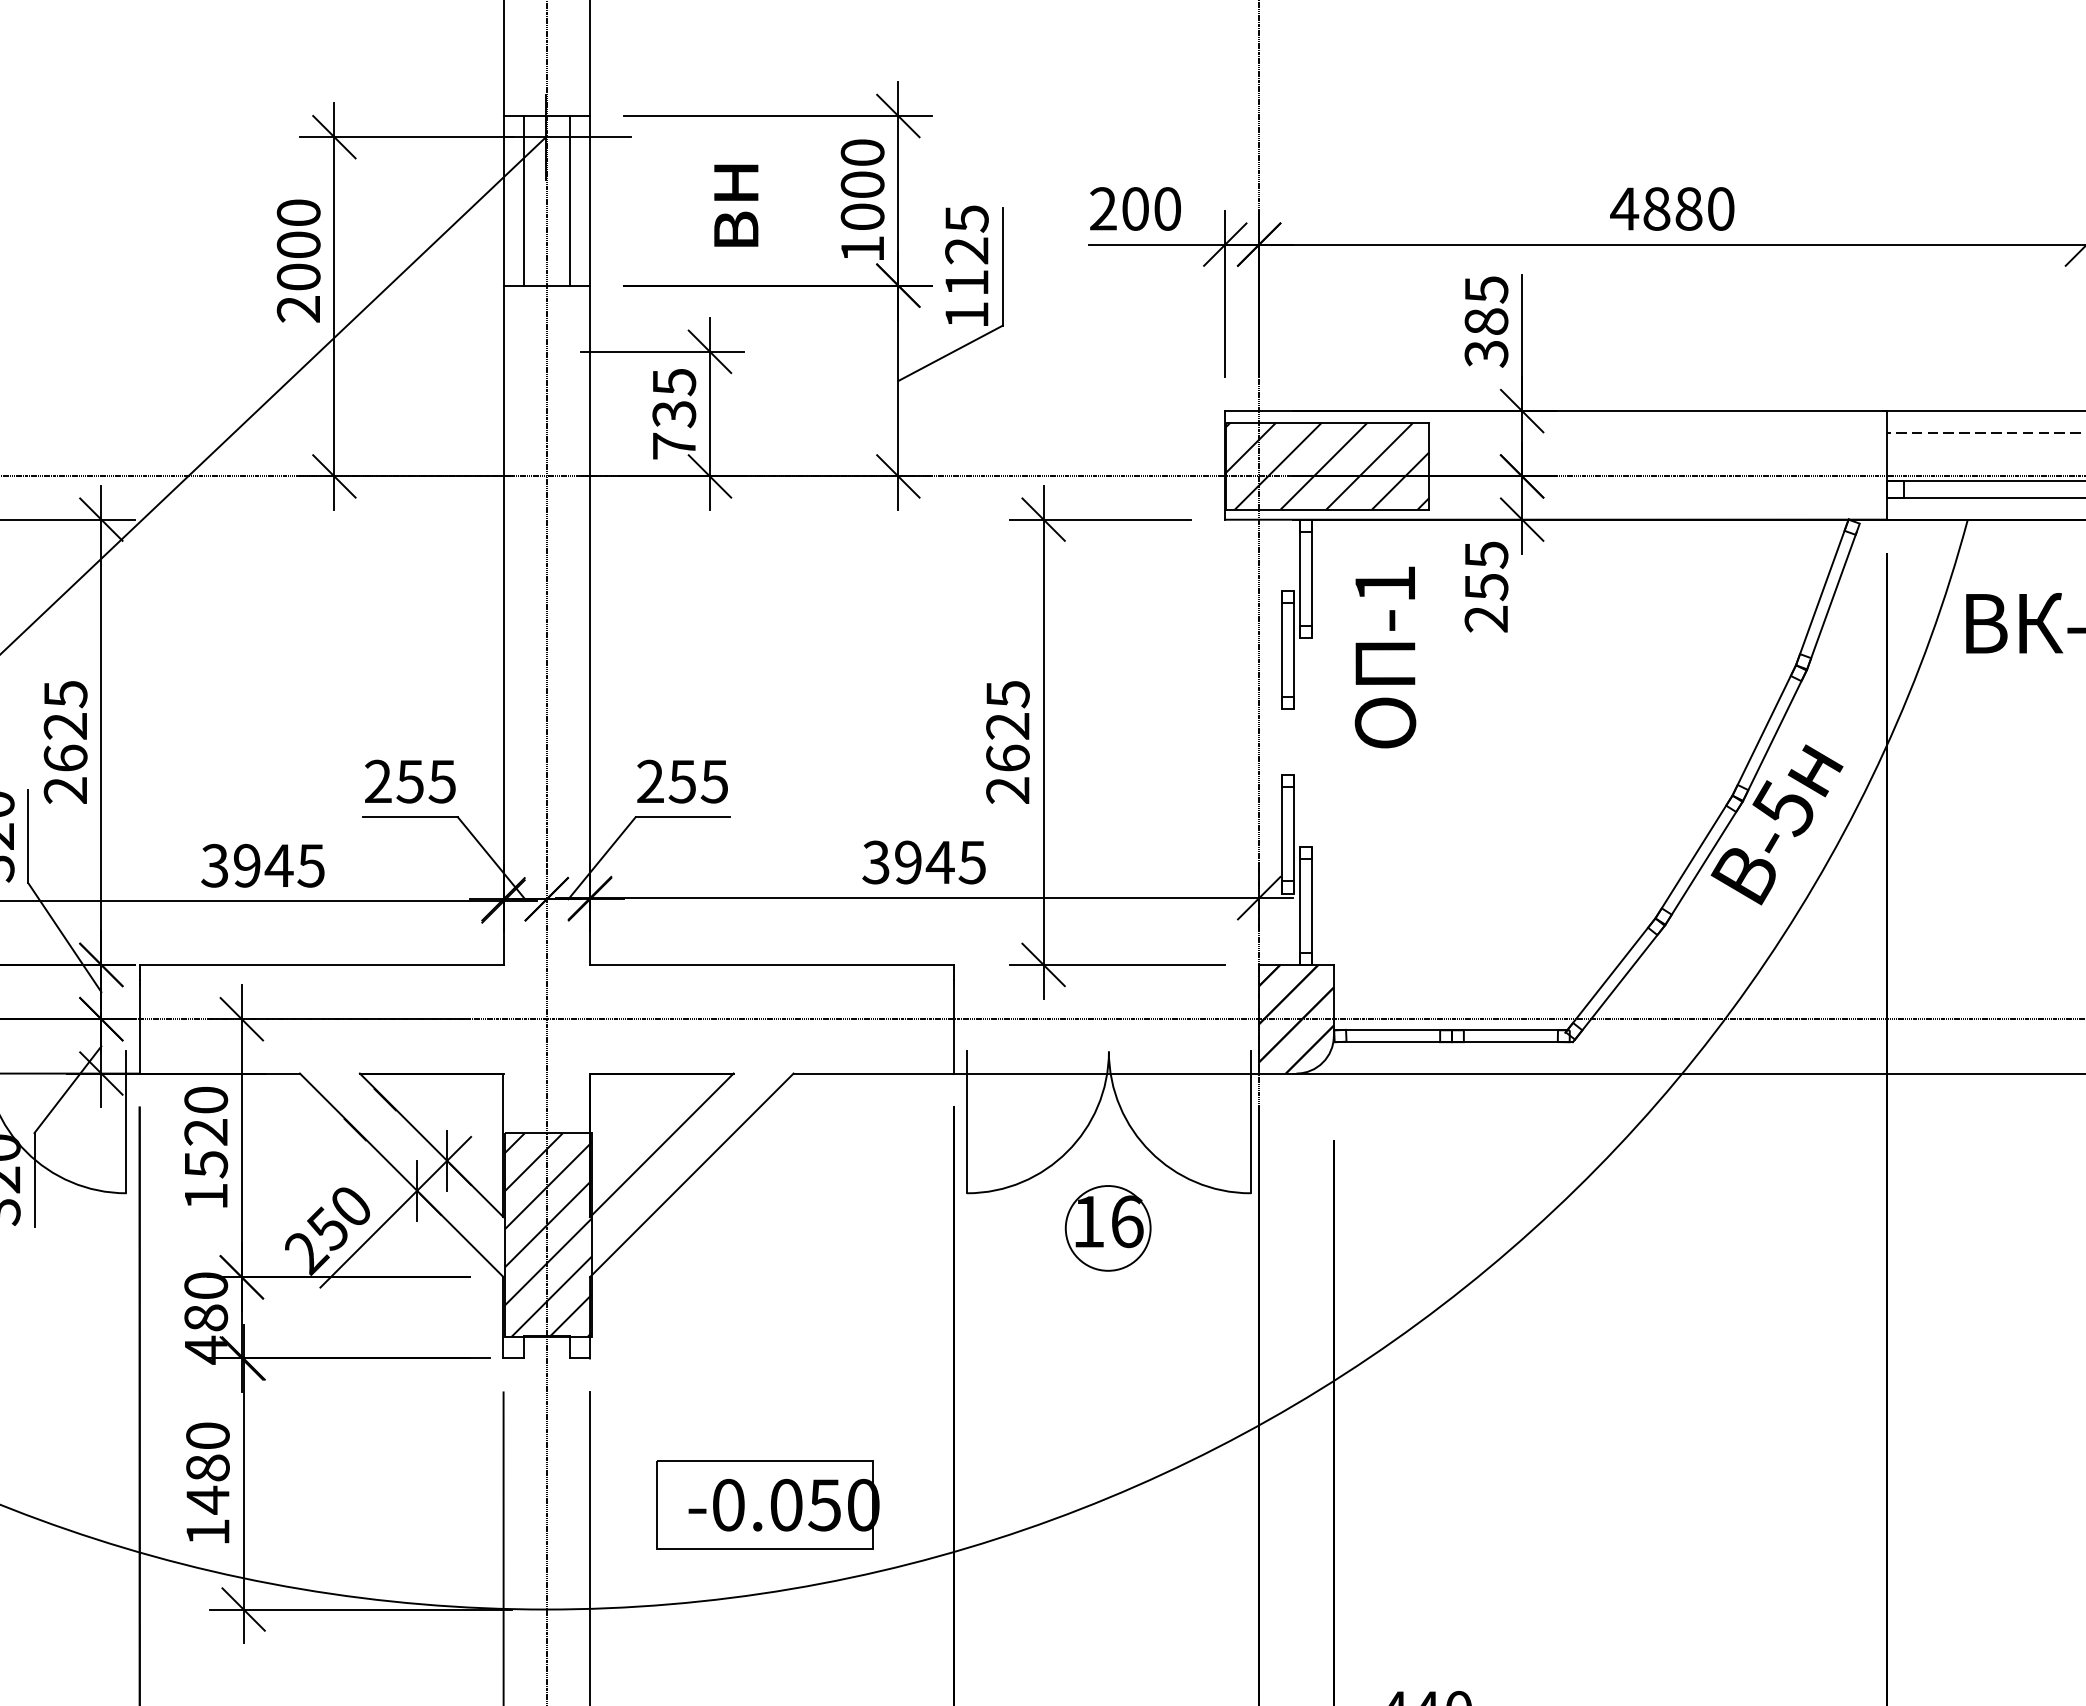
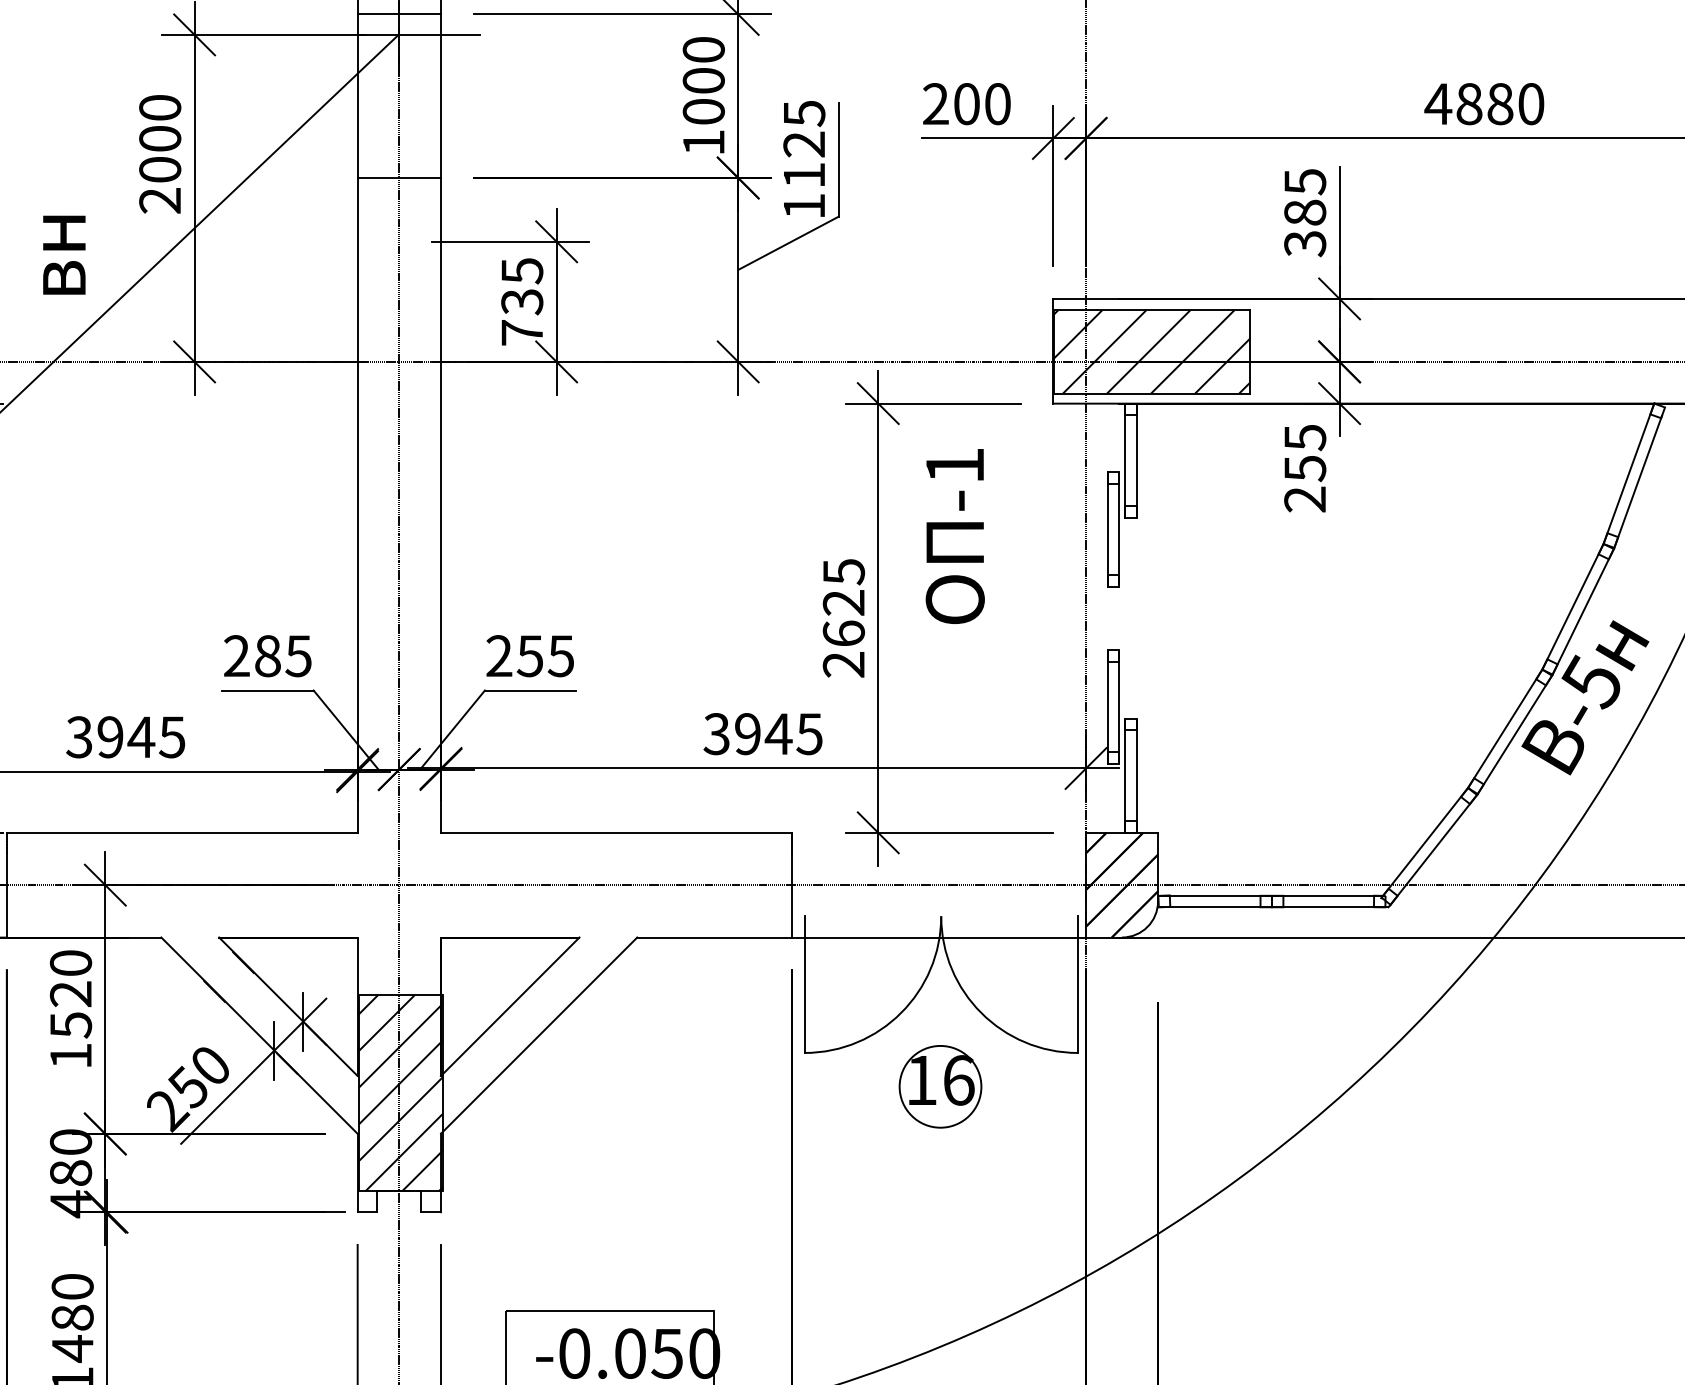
line: (523, 200) -> (376, 95), removed
line: (569, 200) -> (421, 95), removed
text: (736, 205) -> (64, 254), moved
text: (1385, 657) -> (955, 536), moved
text: (409, 781) -> (266, 656), 255 -> 285

